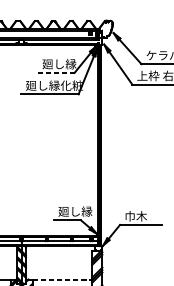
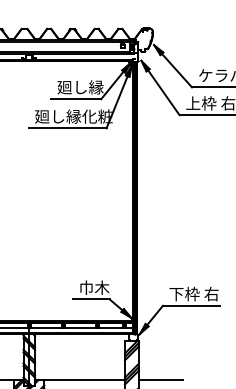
line: (56, 73) -> (76, 99), dashed -> solid
text: (75, 211) -> (102, 287), 廻し縁 -> 巾木
text: (142, 215) -> (193, 293), 巾木 -> 下枠 右
line: (63, 279) -> (85, 379), dashed -> solid
line: (118, 279) -> (160, 379), added

